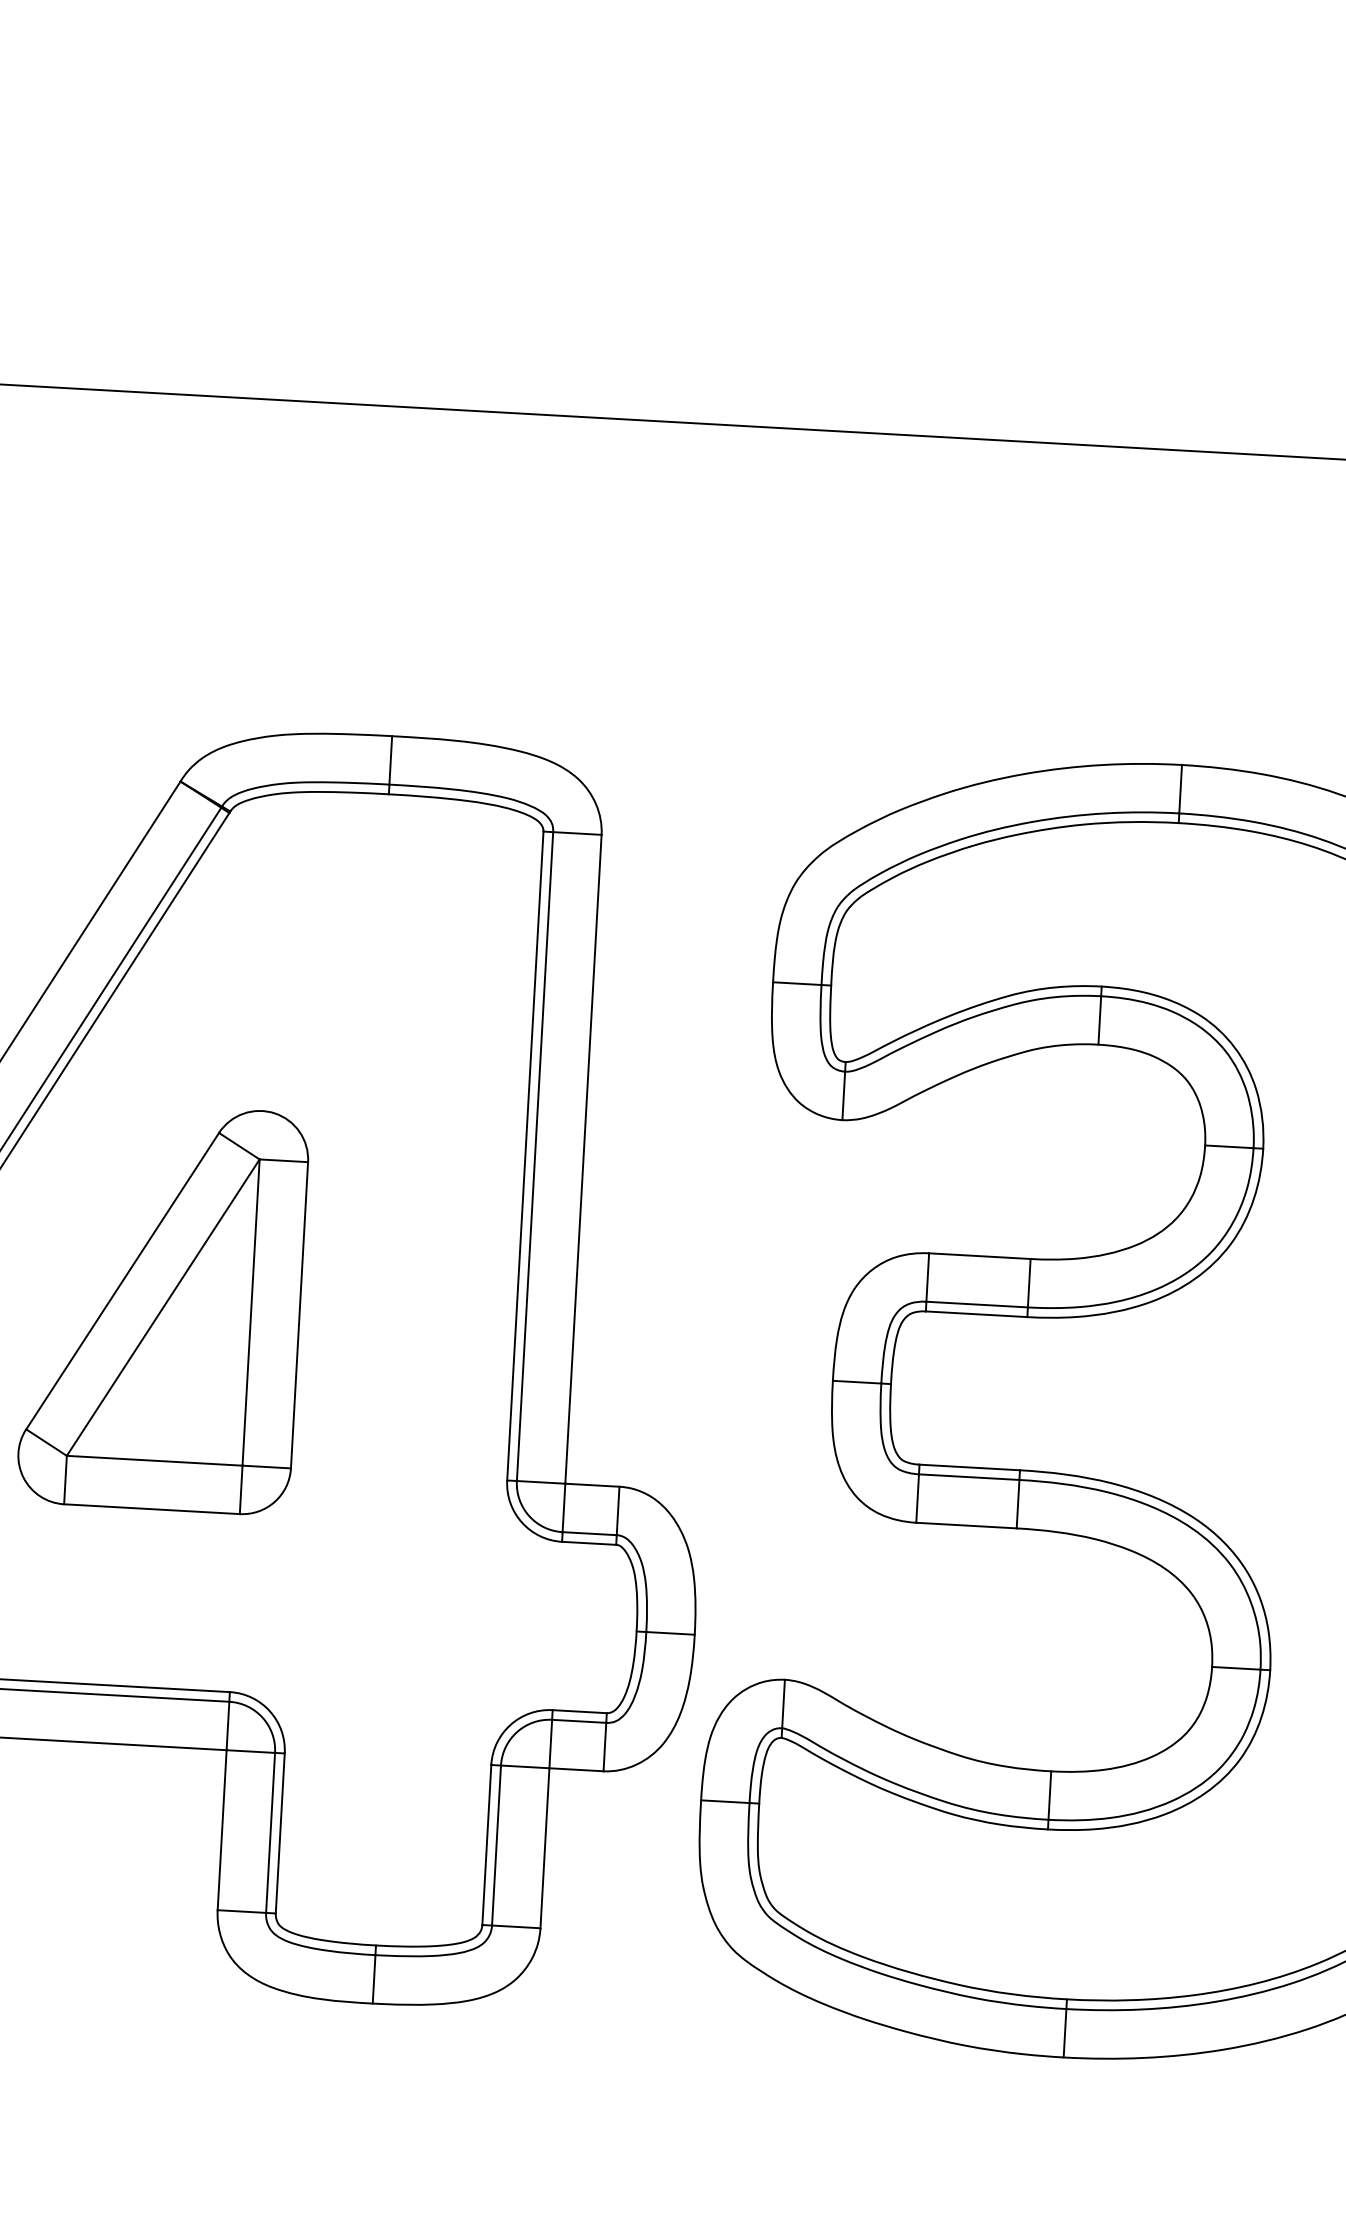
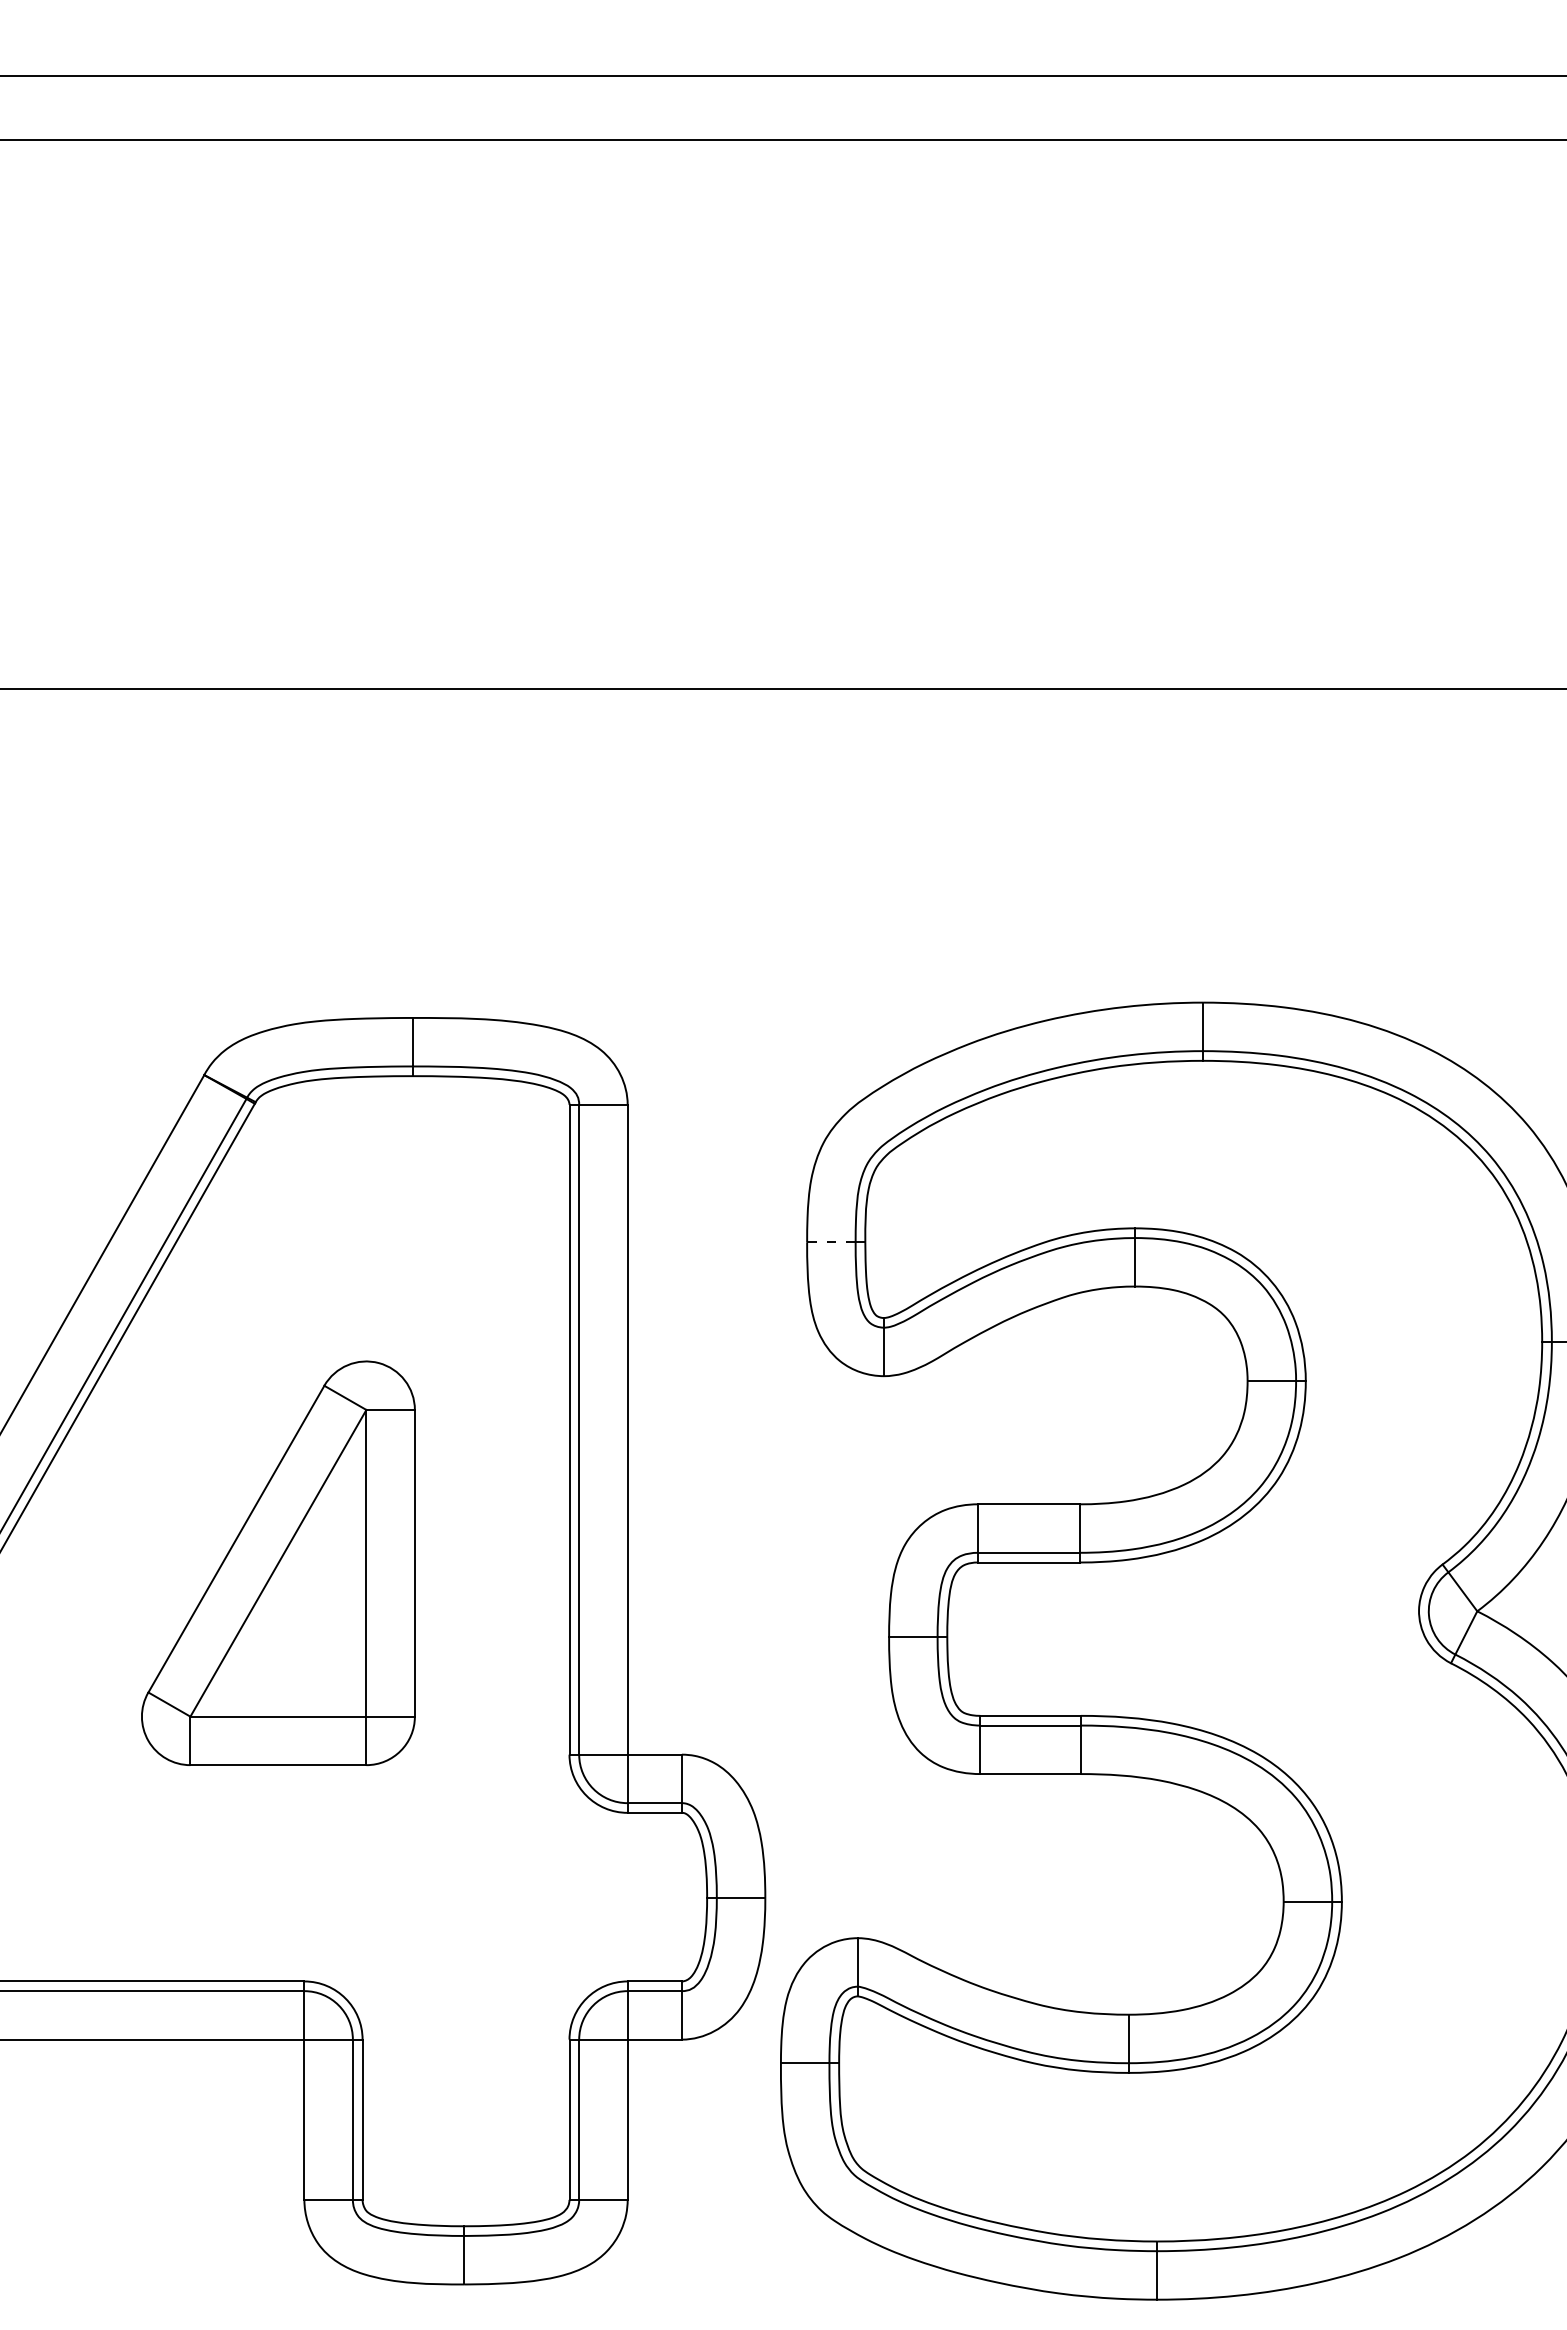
line: (796, 983) -> (830, 1242), solid -> dashed
part: (163, 1306) -> (278, 1562), moved

